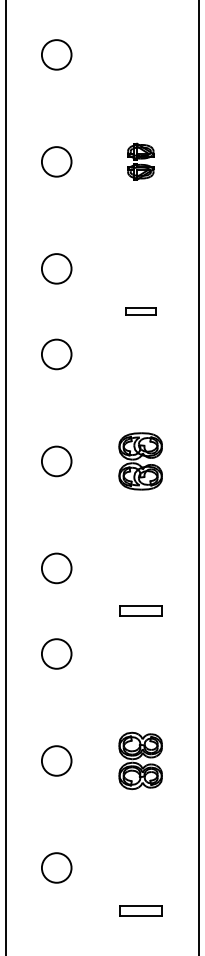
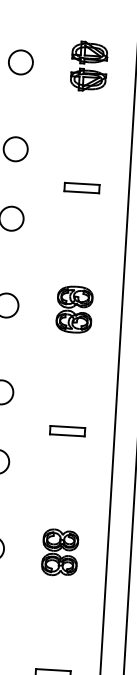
part: (140, 161) -> (88, 66), size x1.67
part: (140, 311) -> (81, 187), size x1.43

